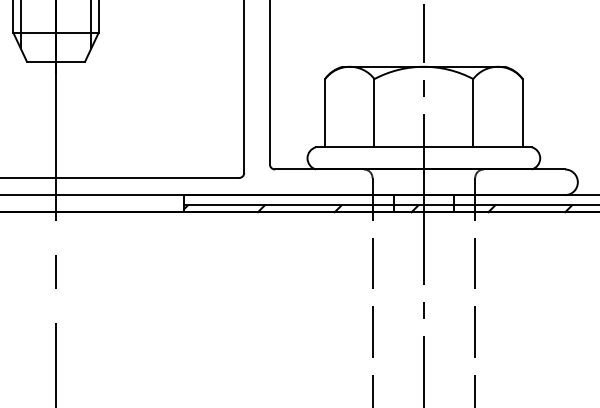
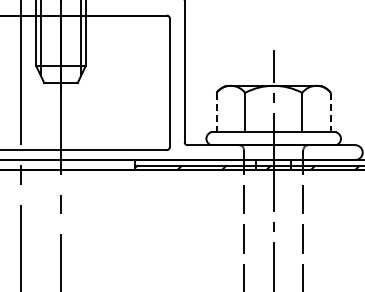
line: (324, 112) -> (216, 112), solid -> dashed
line: (522, 112) -> (330, 112), solid -> dashed

